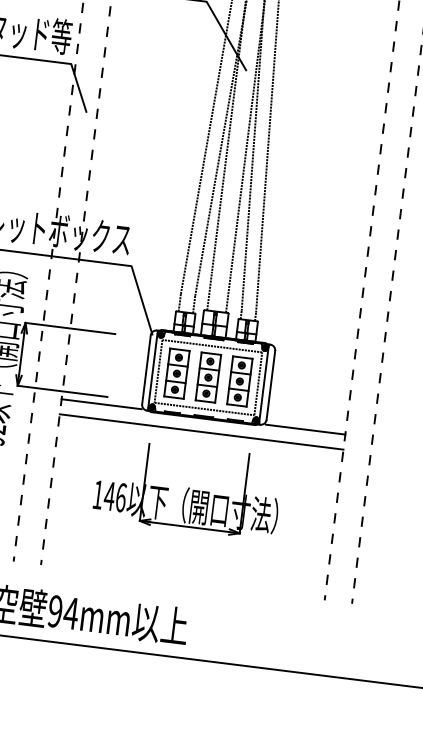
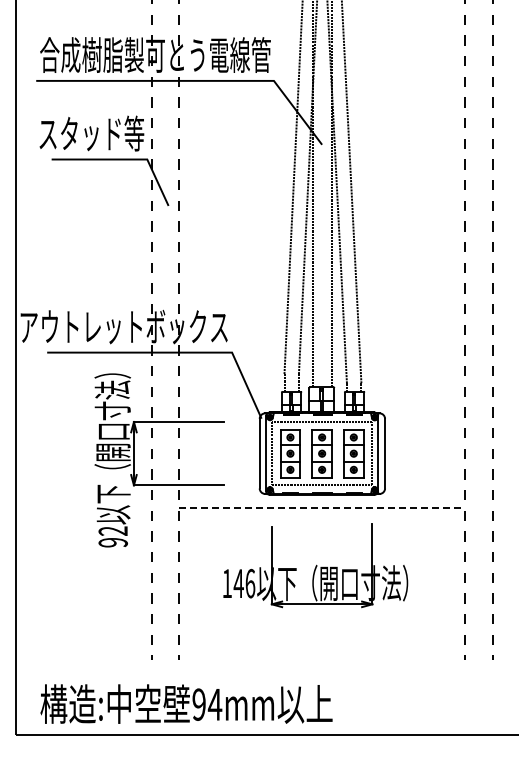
line: (101, 404) -> (219, 493), removed
line: (306, 429) -> (425, 493), removed
line: (202, 432) -> (322, 508), solid -> dashed

